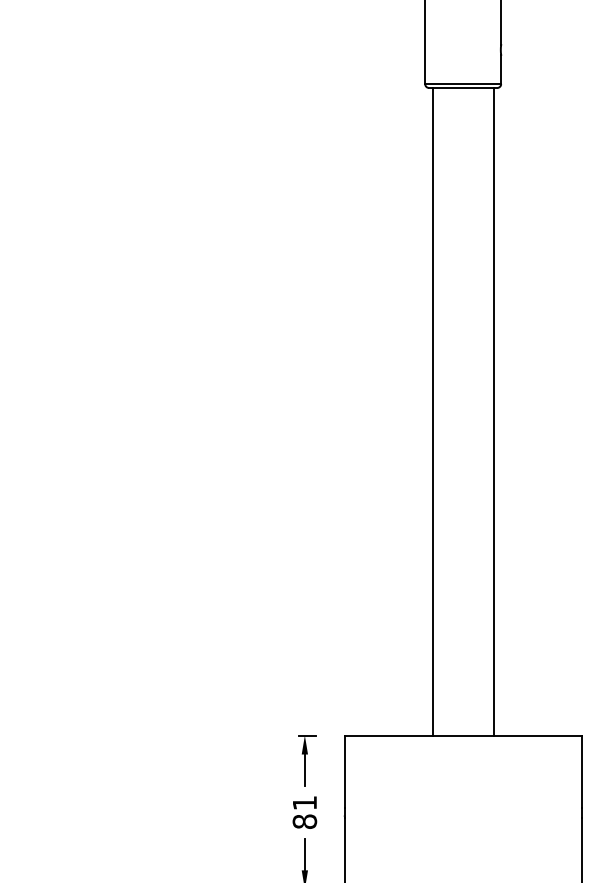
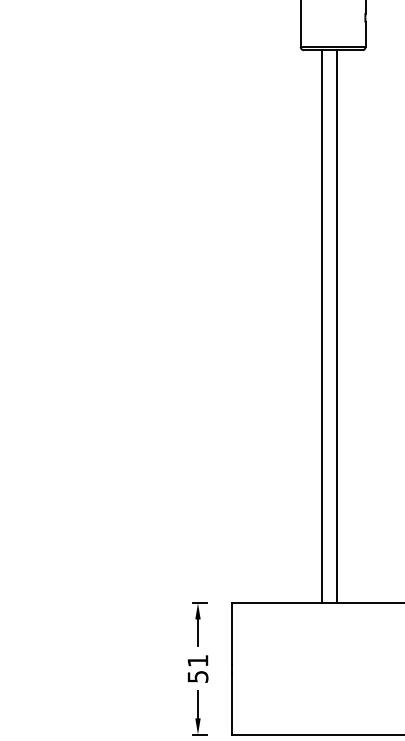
line: (432, 411) -> (336, 326), moved
line: (493, 411) -> (321, 326), moved
text: (304, 821) -> (197, 676), 81 -> 51

